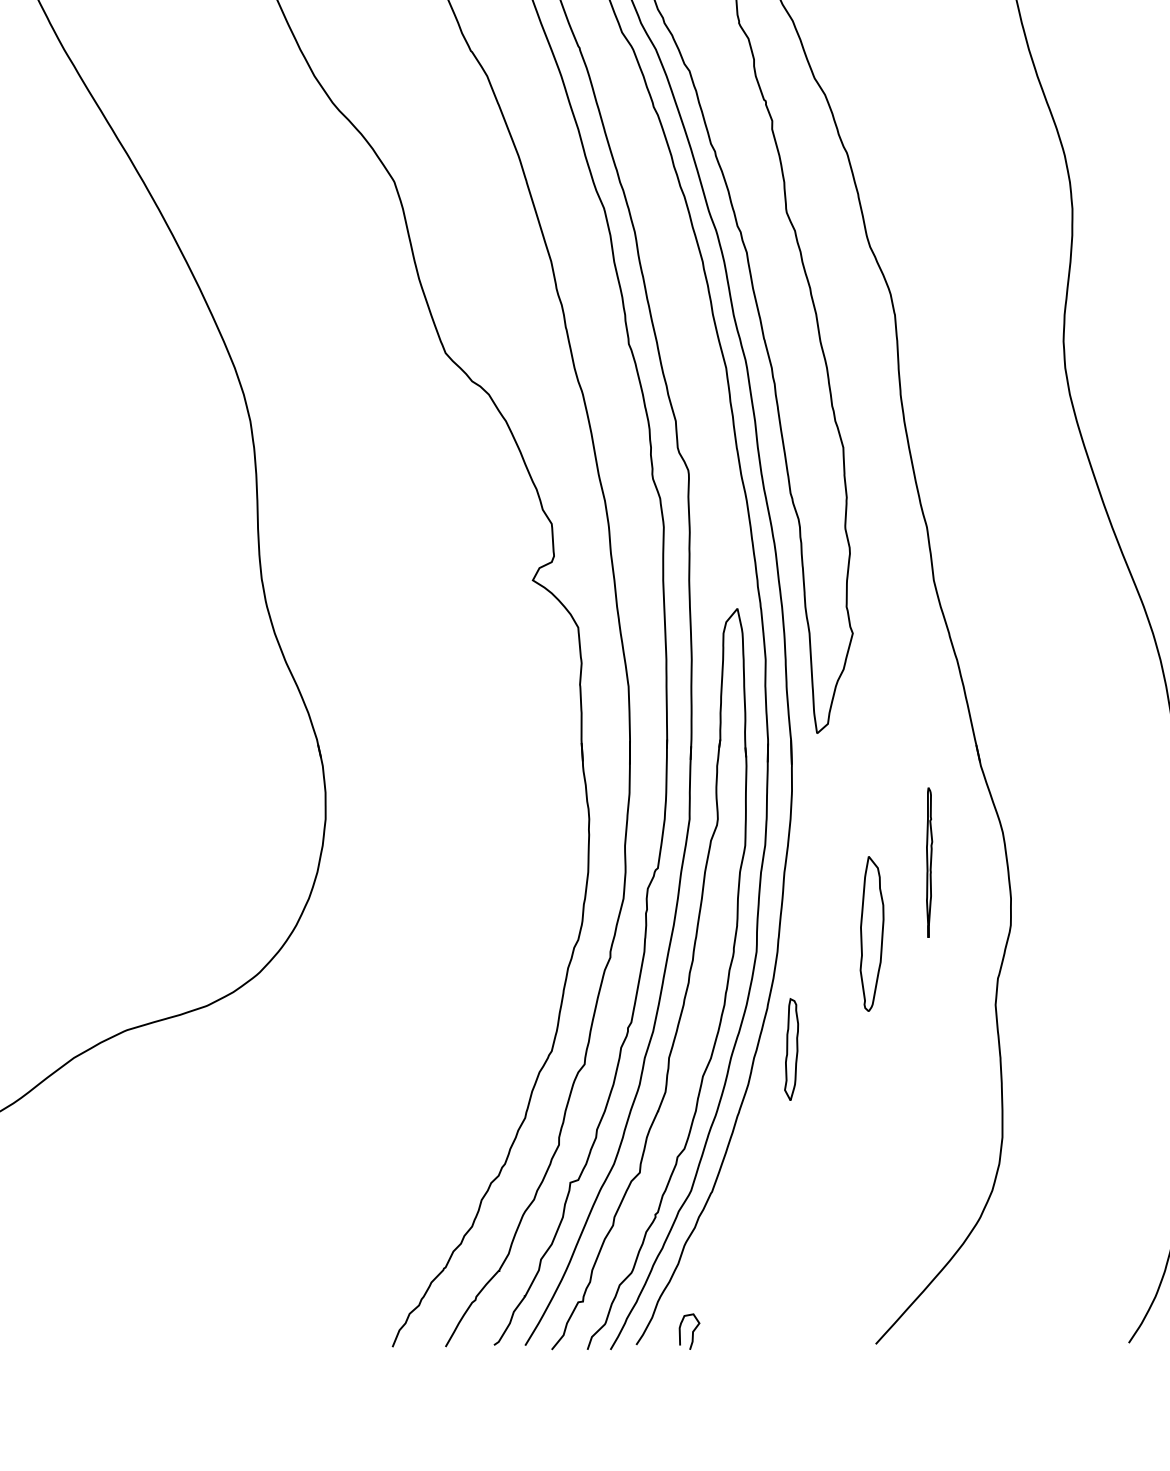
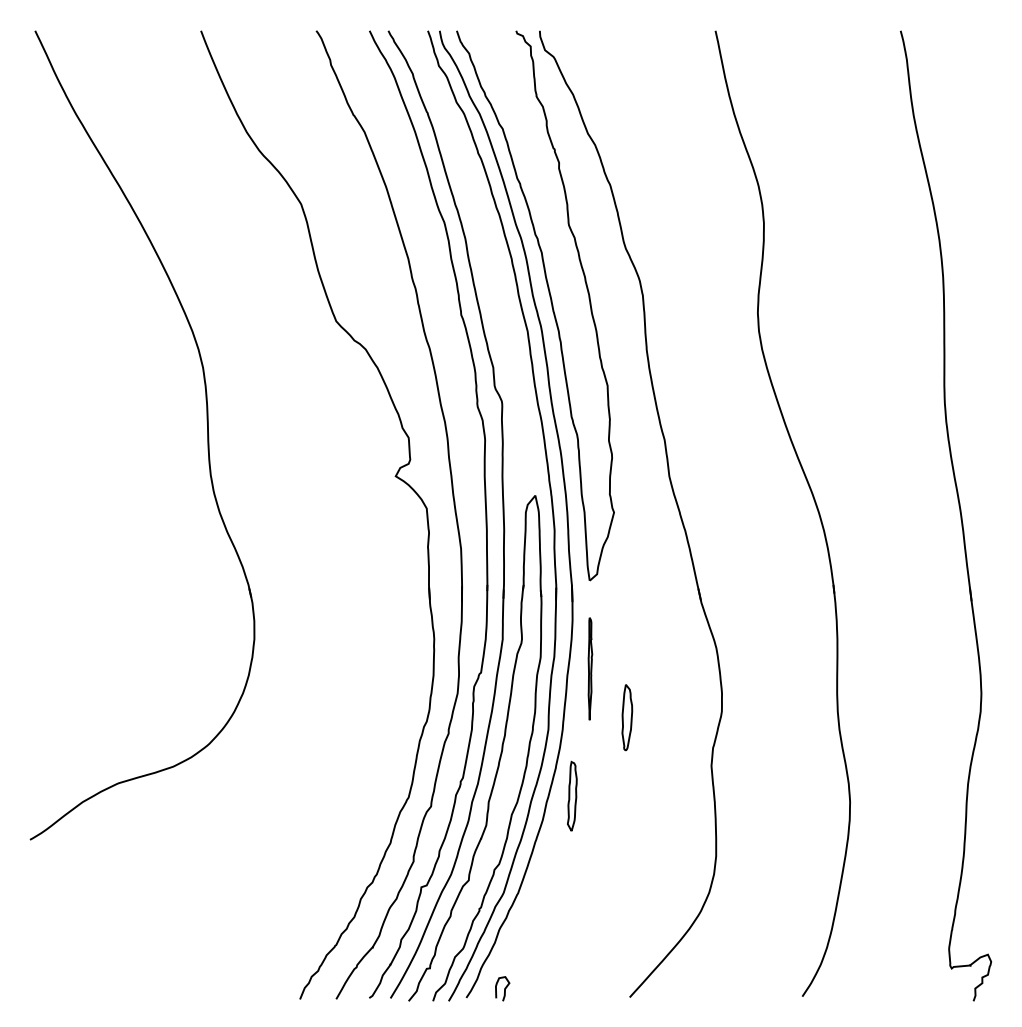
part: (929, 862) -> (590, 668), moved
part: (872, 933) -> (627, 717), size x0.62

